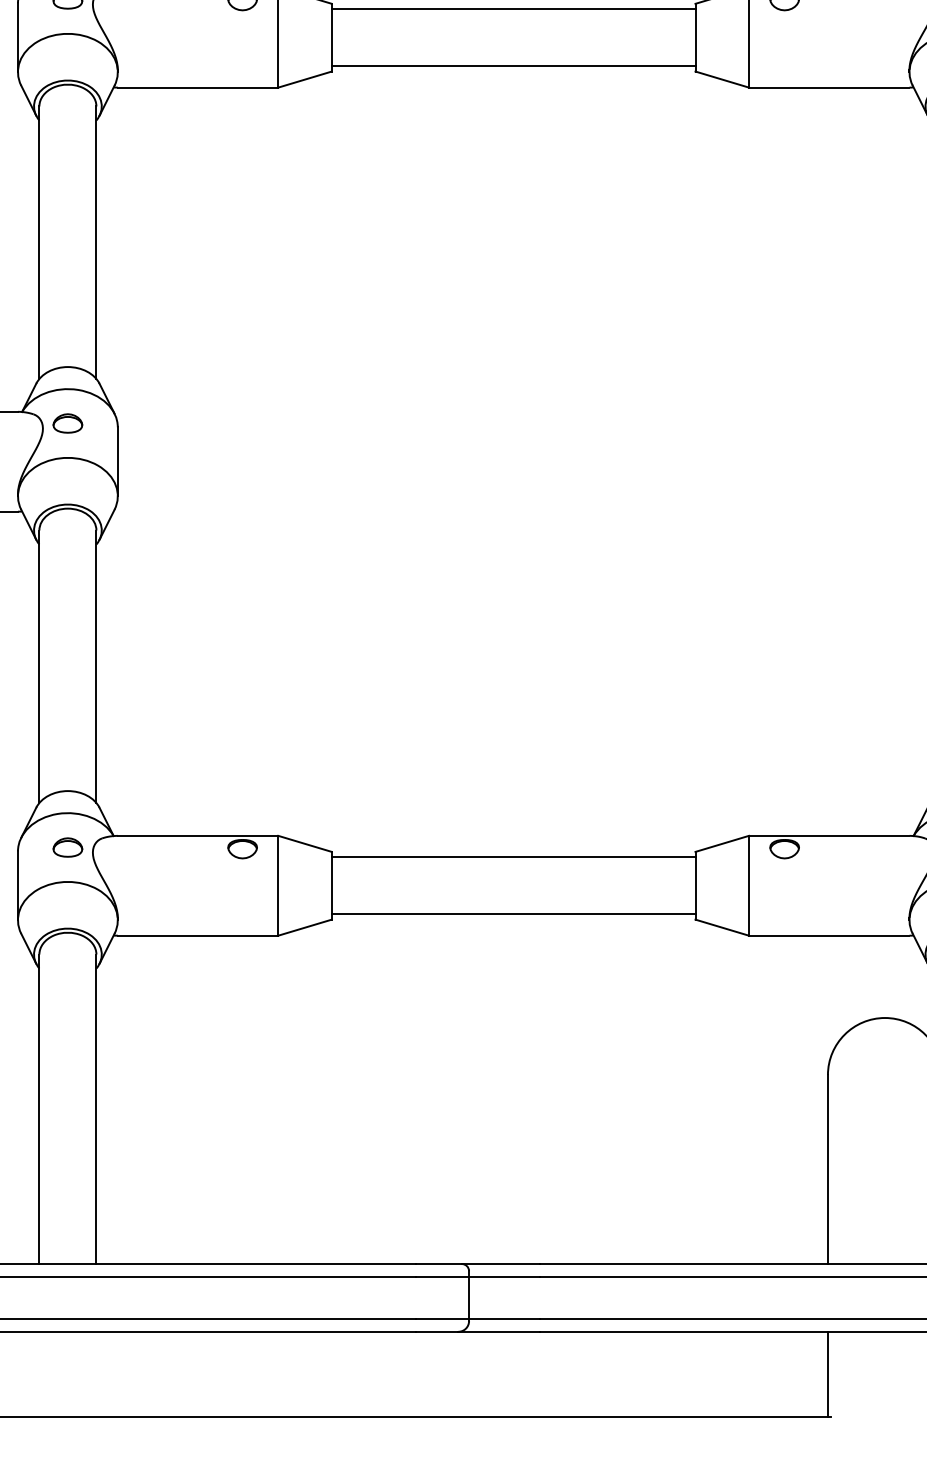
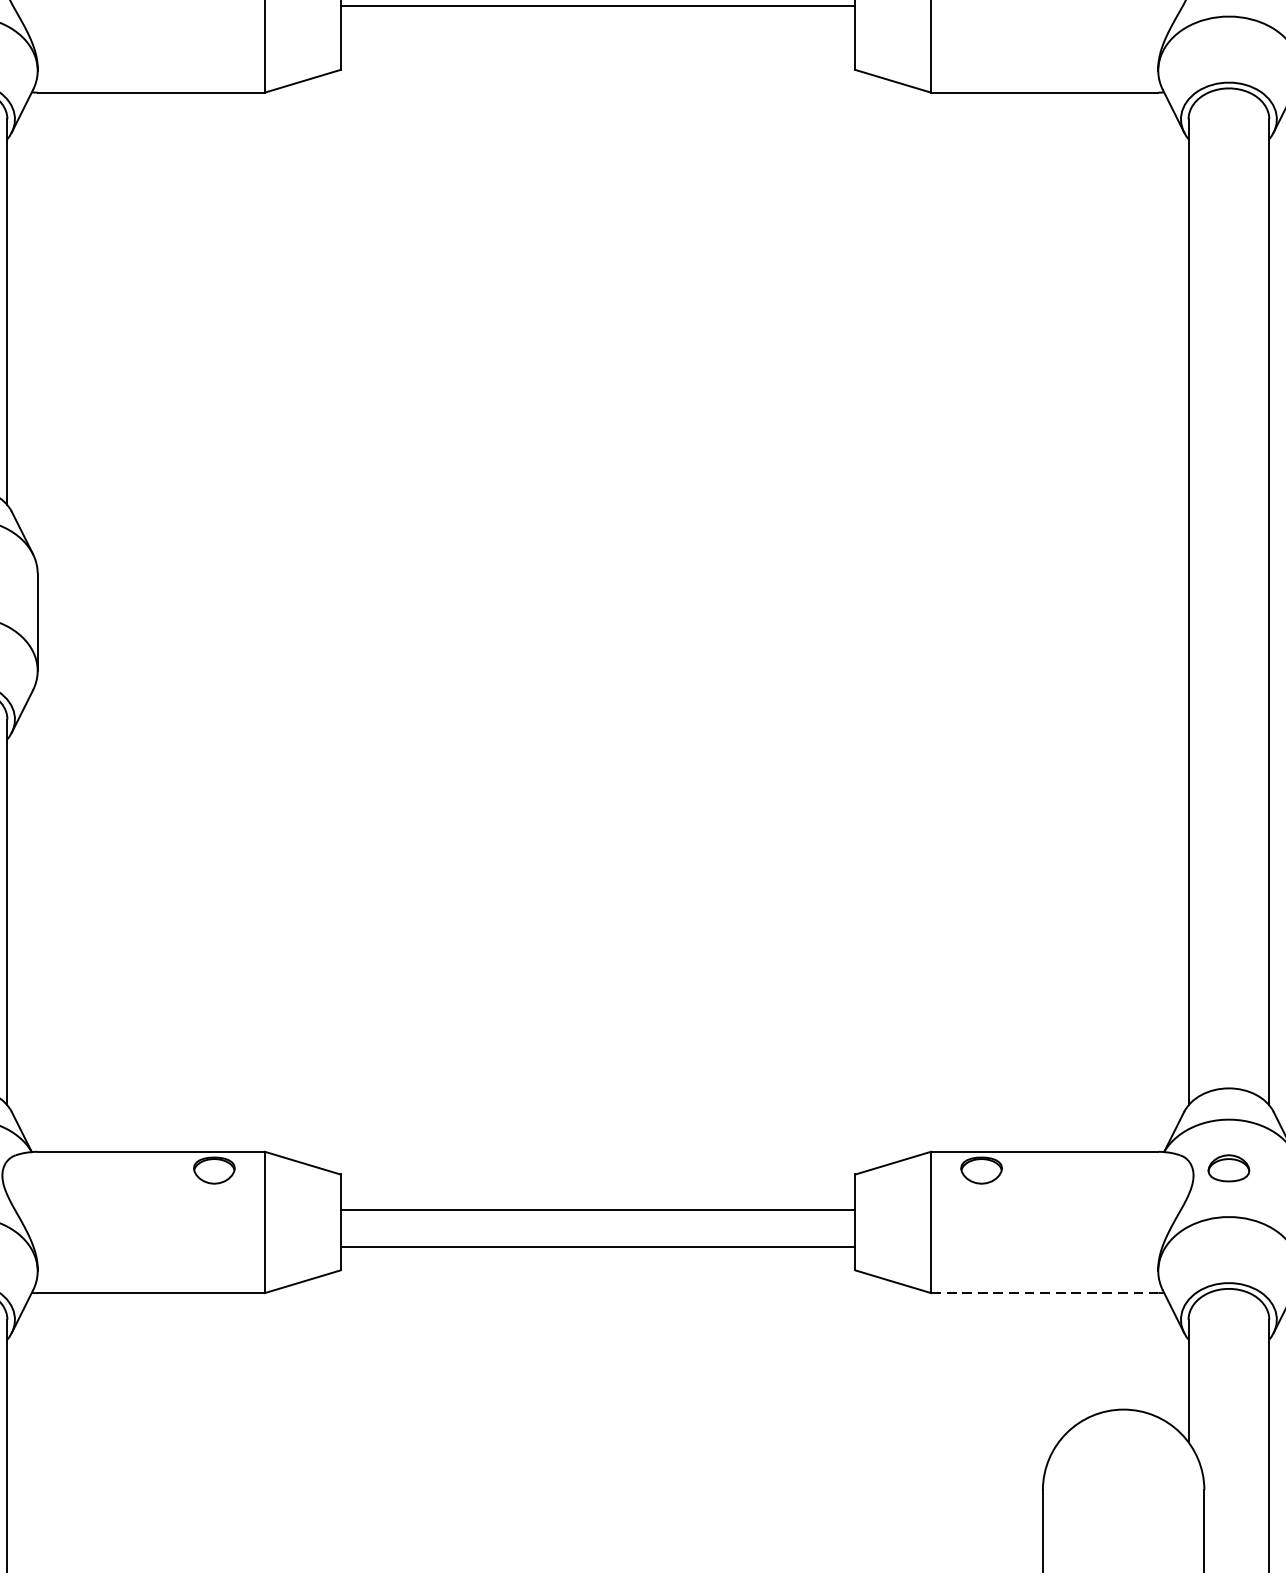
line: (513, 66) -> (597, 6), moved
line: (513, 857) -> (597, 1247), moved
line: (513, 914) -> (597, 1210), moved
line: (829, 935) -> (1045, 1292), solid -> dashed

